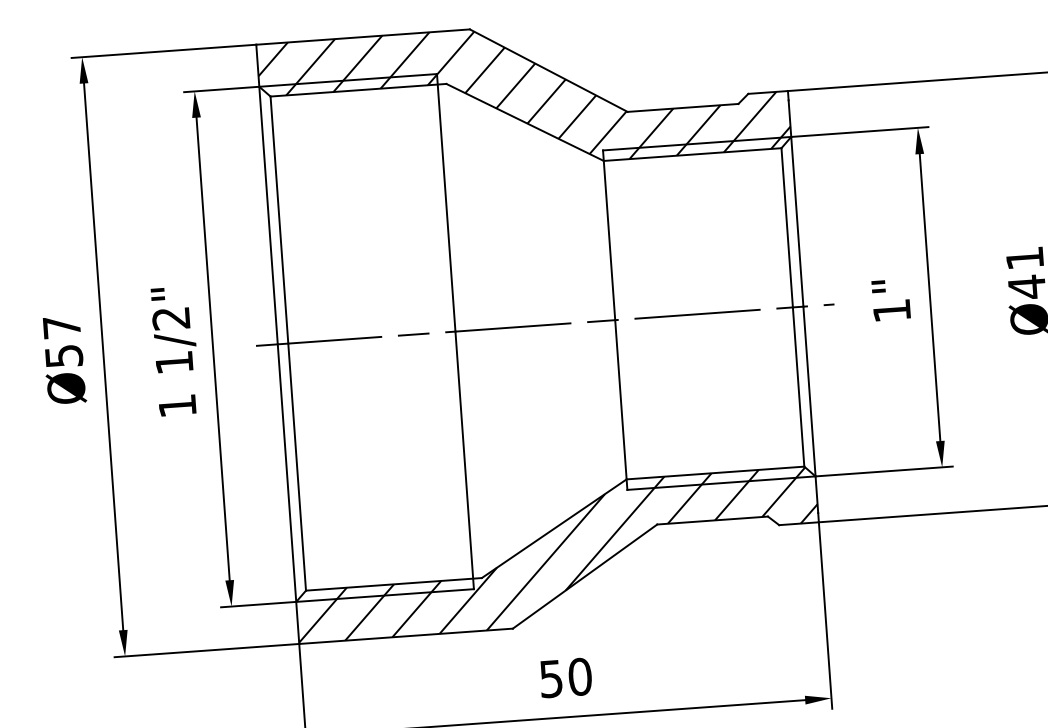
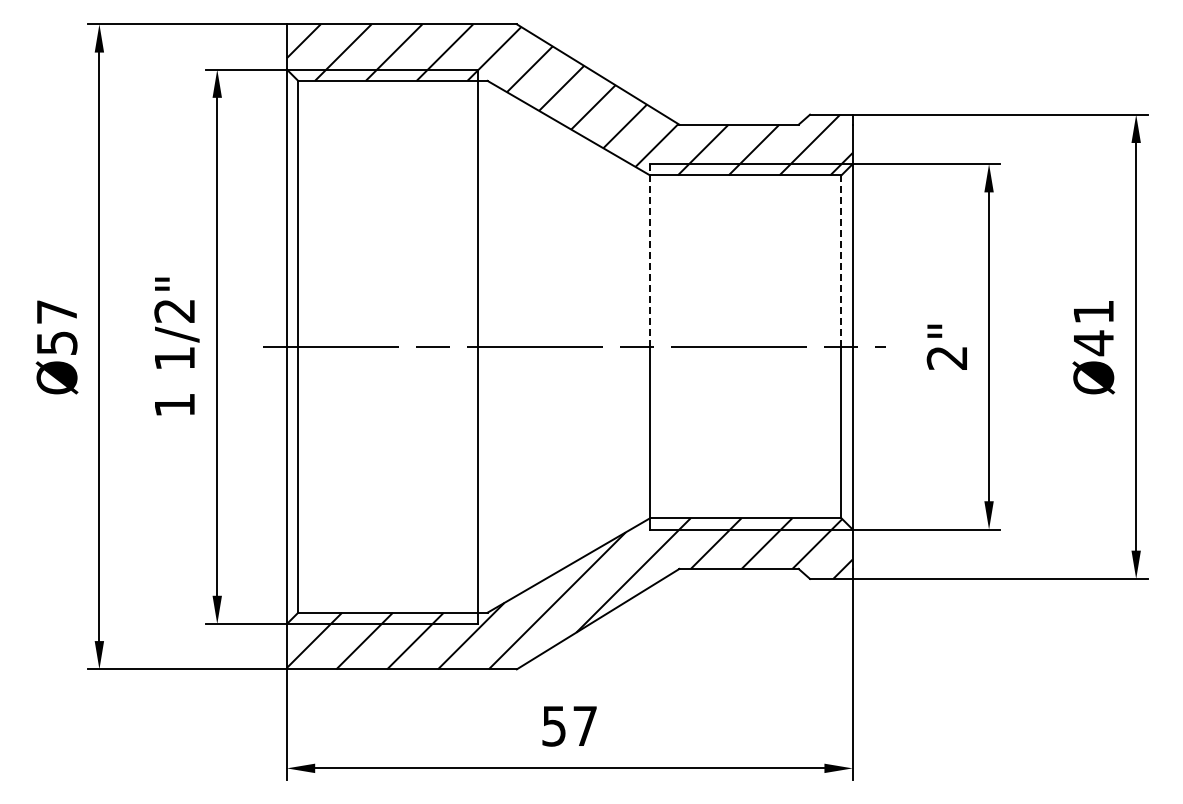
line: (787, 228) -> (841, 261), solid -> dashed
line: (609, 234) -> (650, 254), solid -> dashed
text: (891, 311) -> (946, 358), 1" -> 2"
text: (580, 676) -> (585, 725), 50 -> 57

